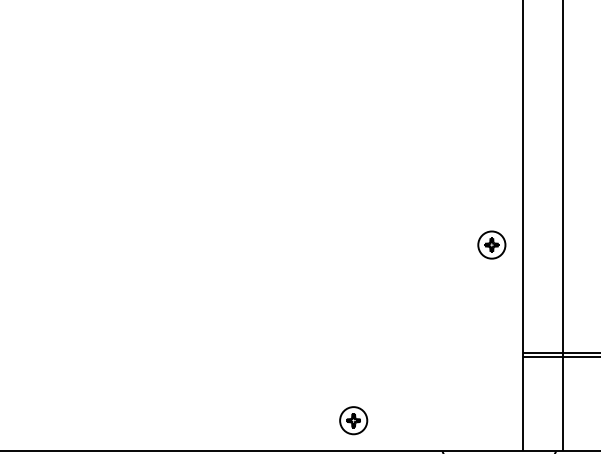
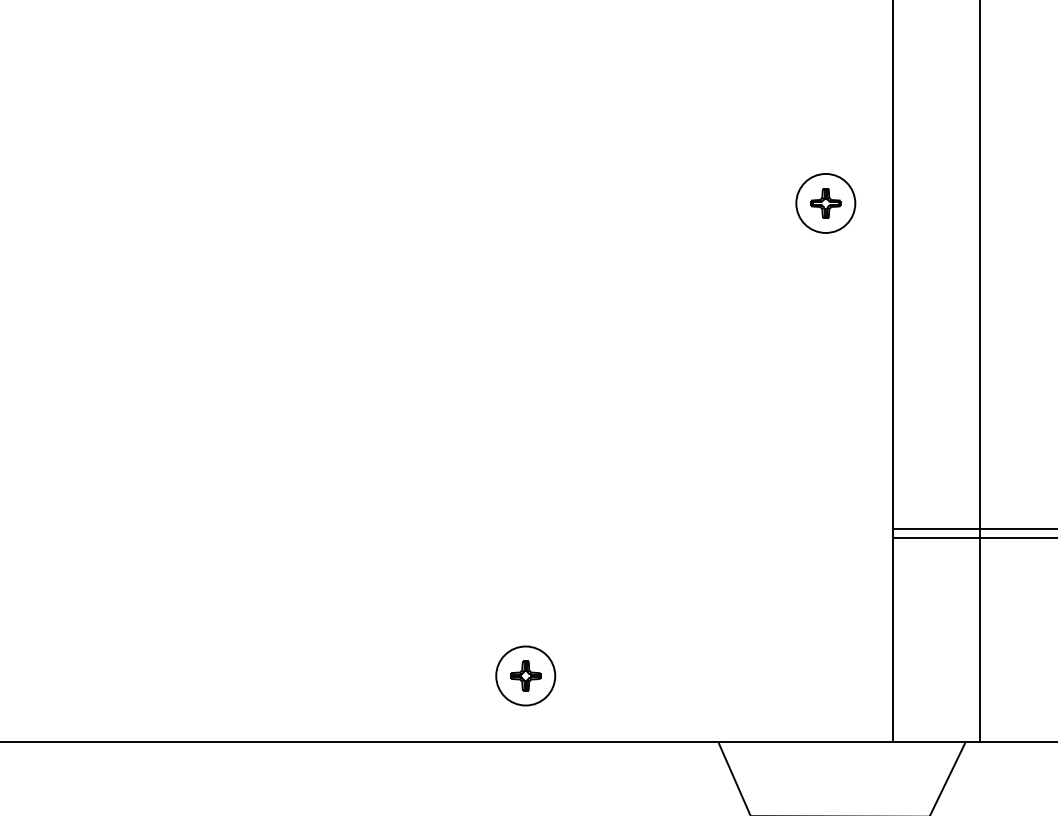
part: (491, 244) -> (825, 202), moved

